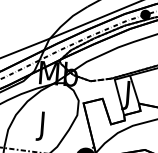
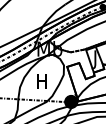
text: (41, 126) -> (41, 83), J -> H

